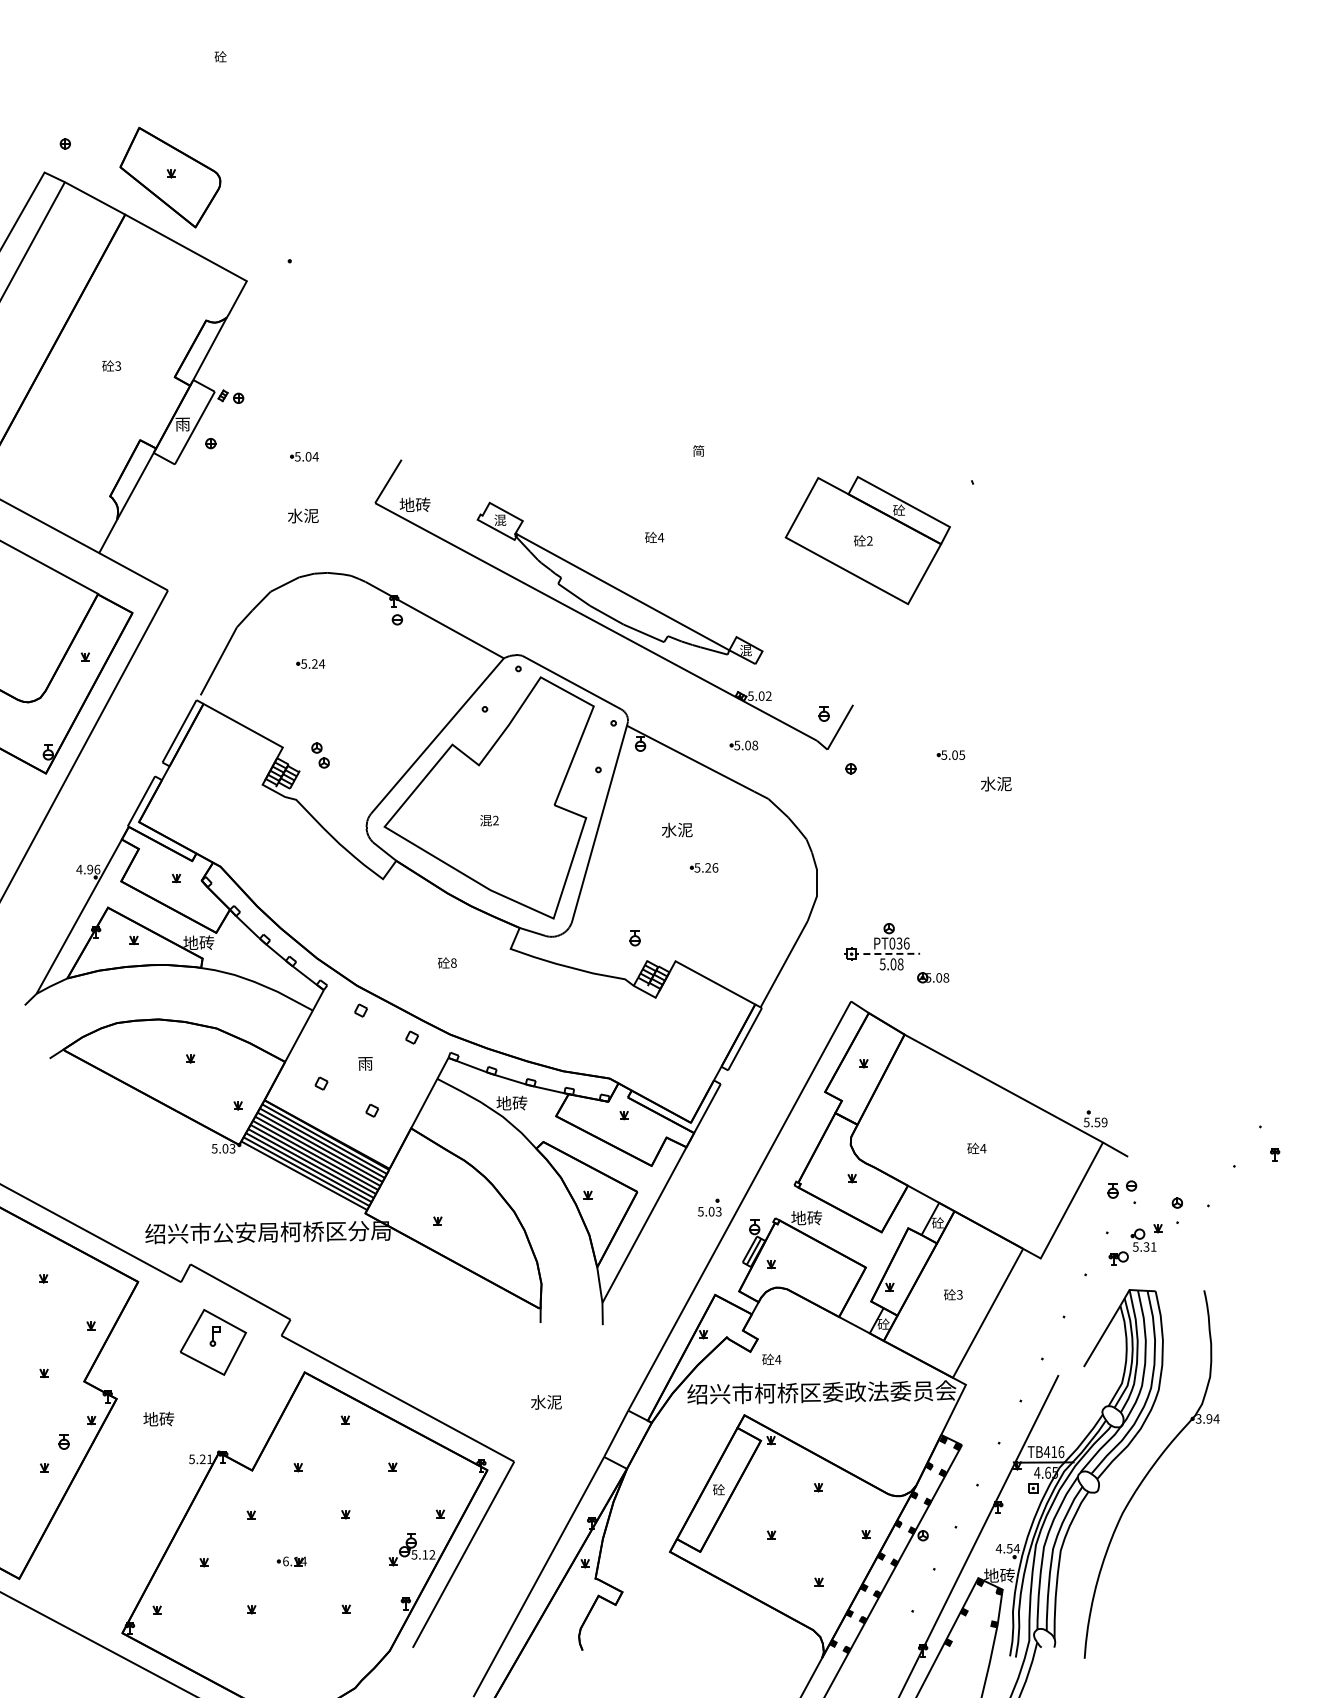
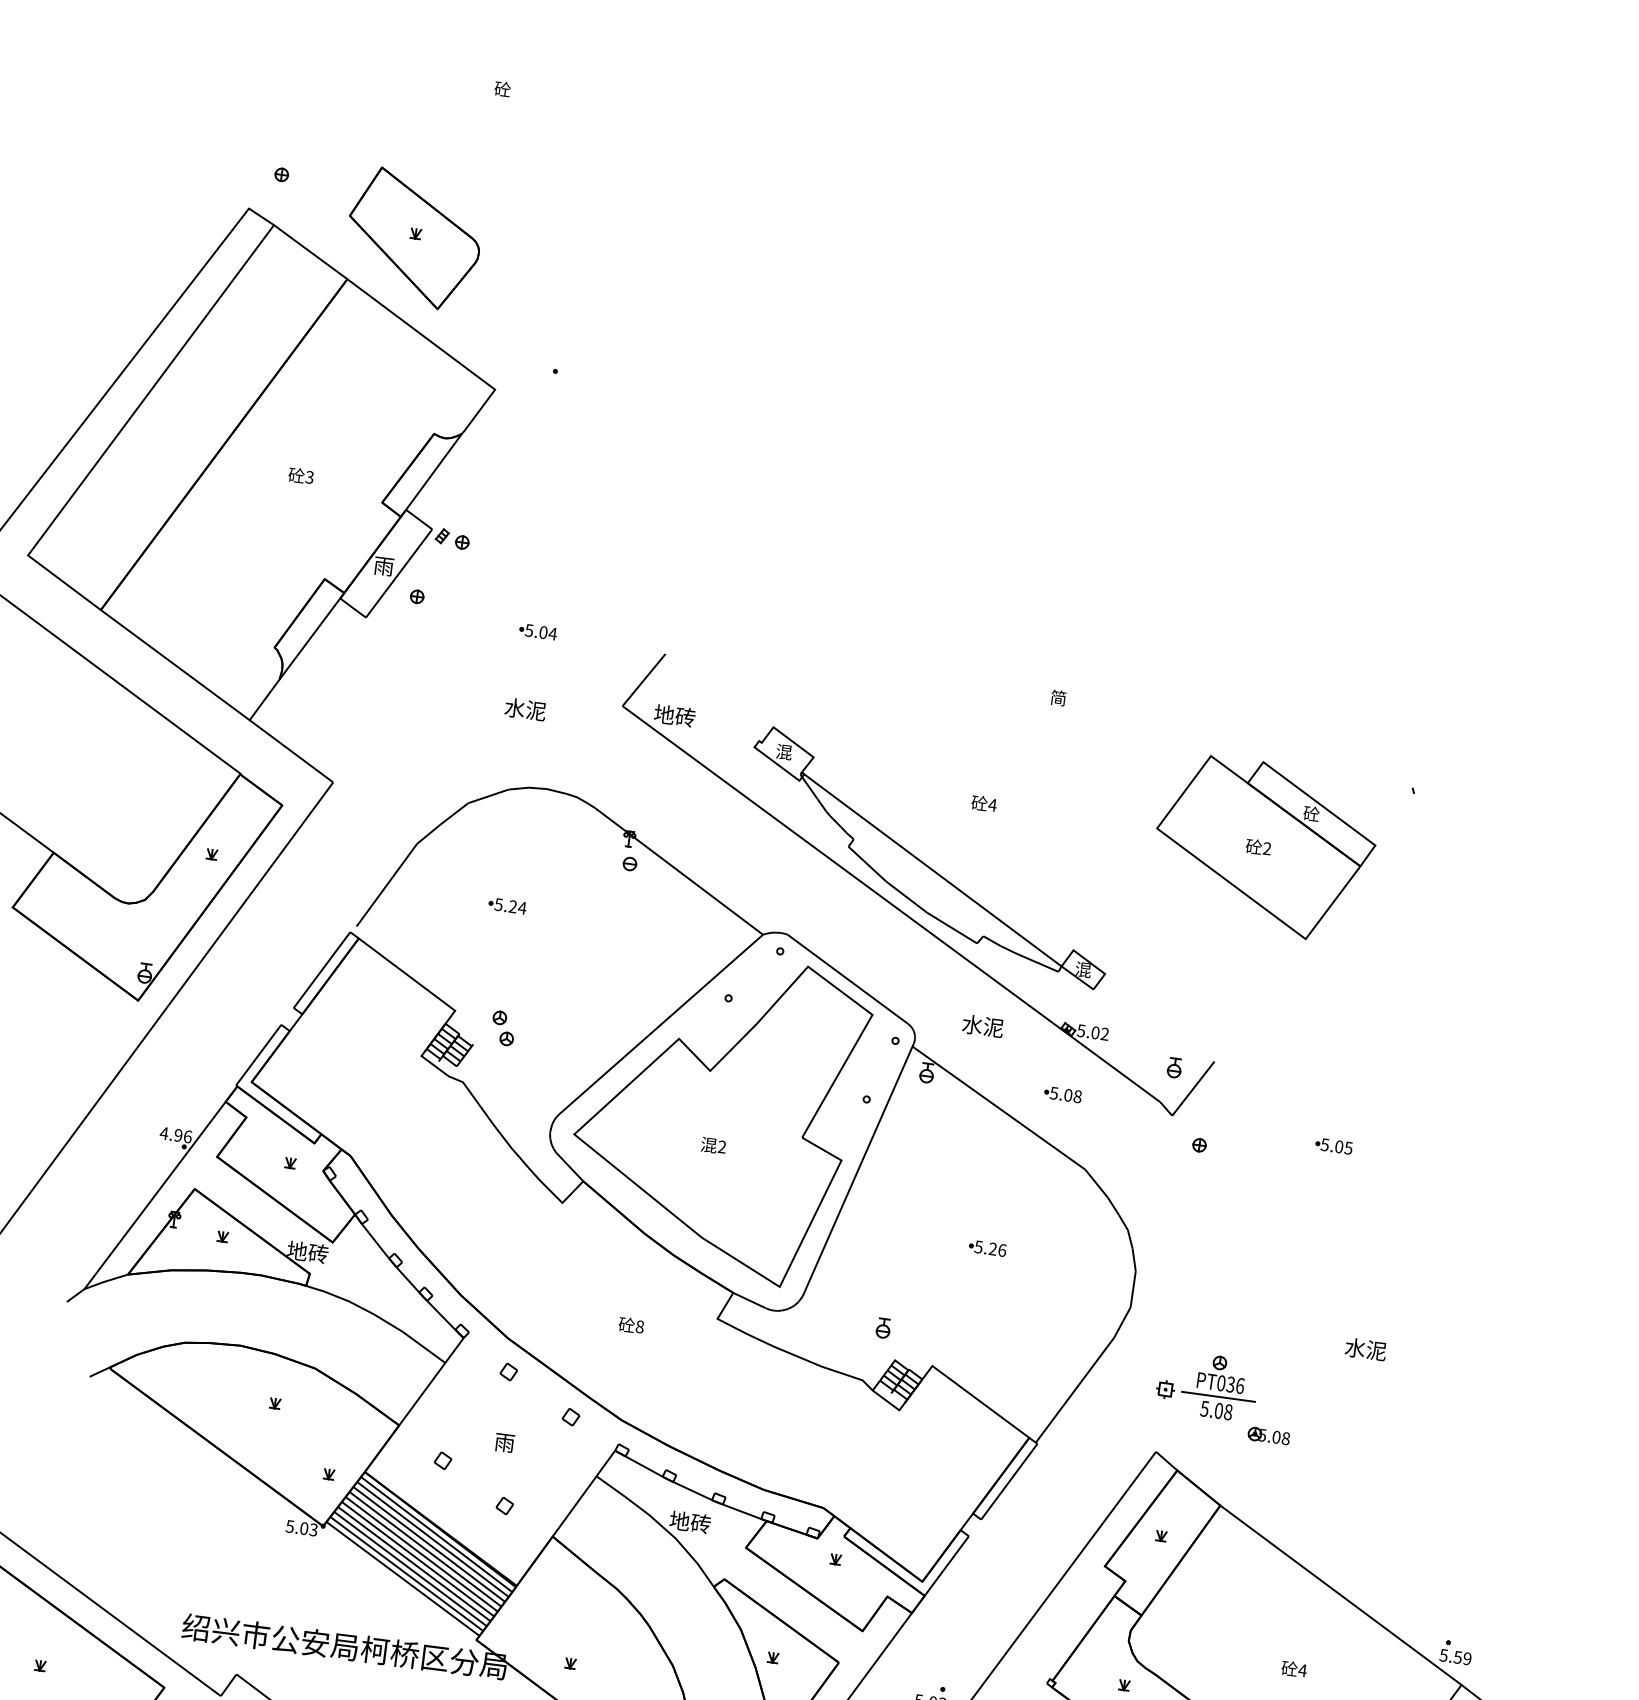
text: (996, 783) -> (1366, 1348), moved
text: (677, 829) -> (983, 1025), moved
line: (892, 953) -> (1219, 1396), dashed -> solid

